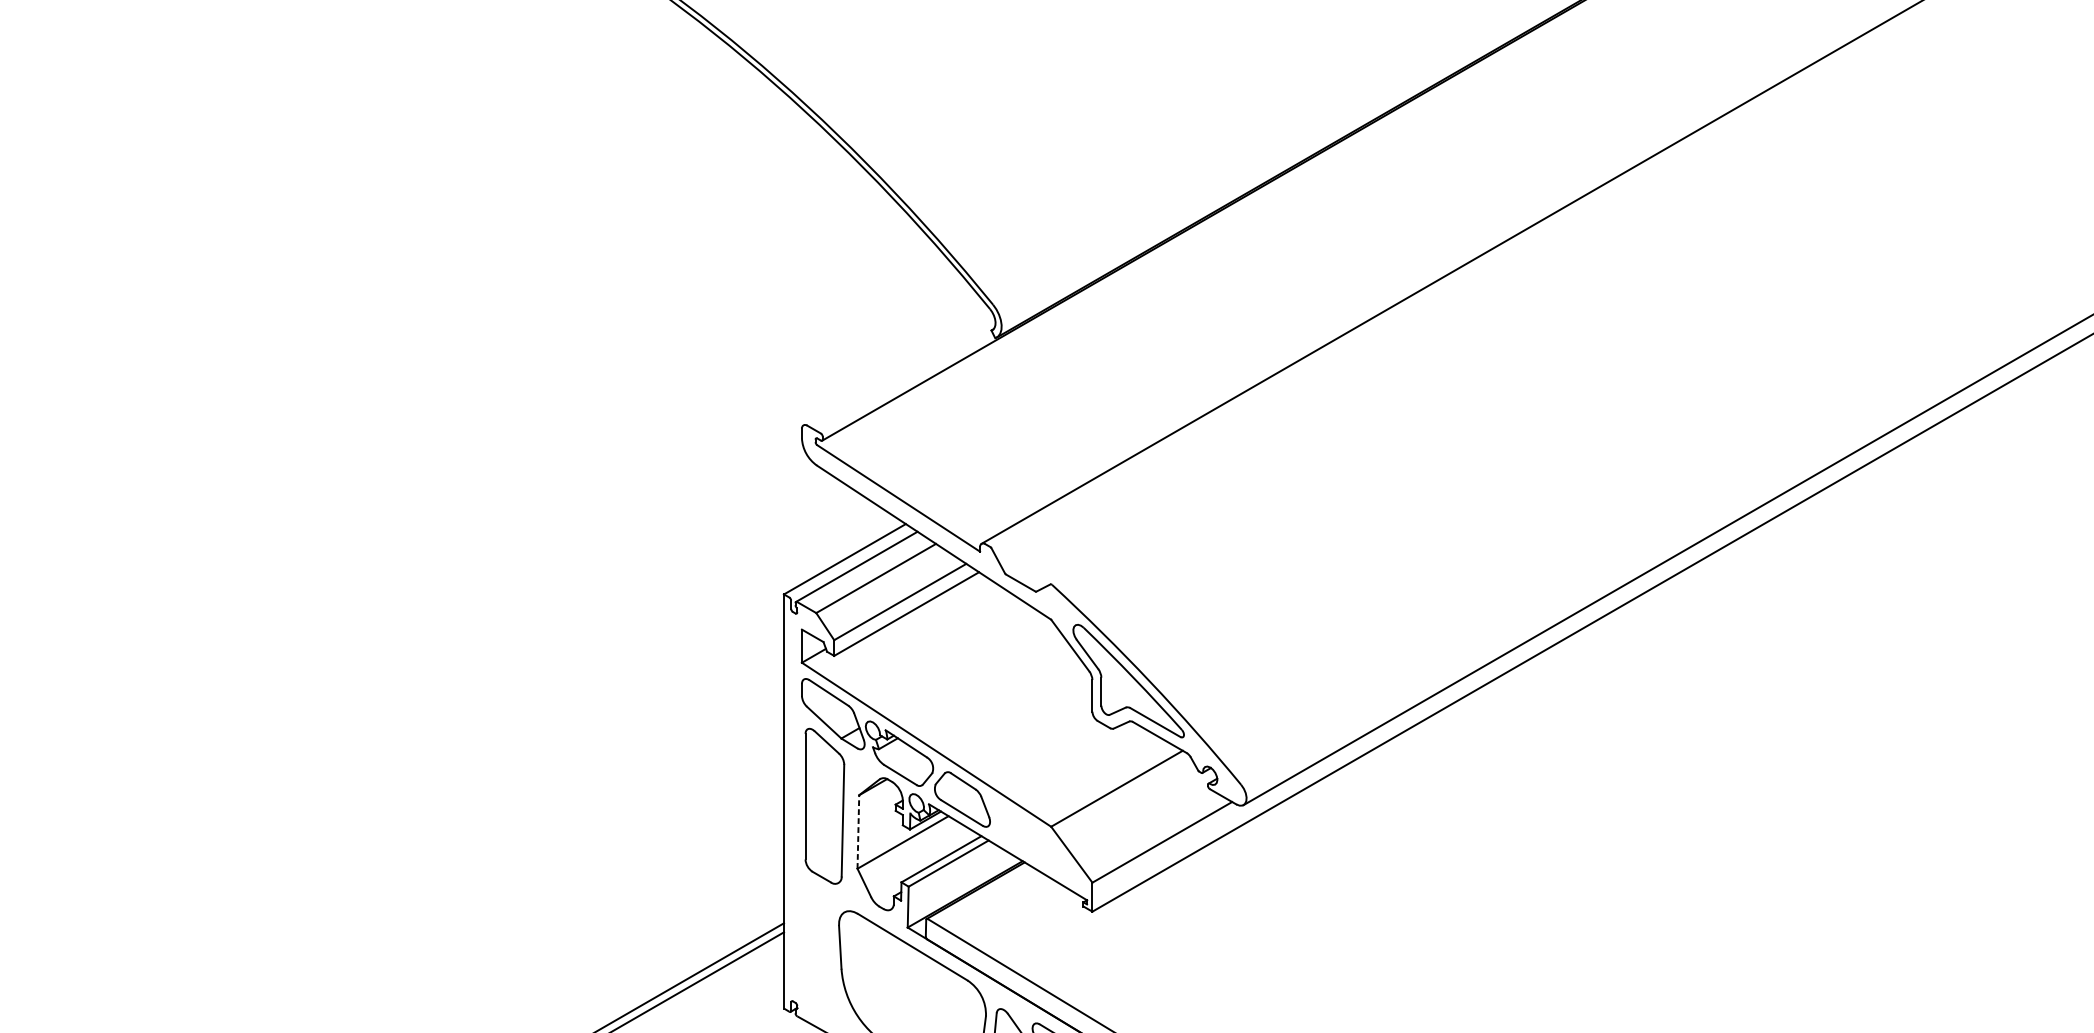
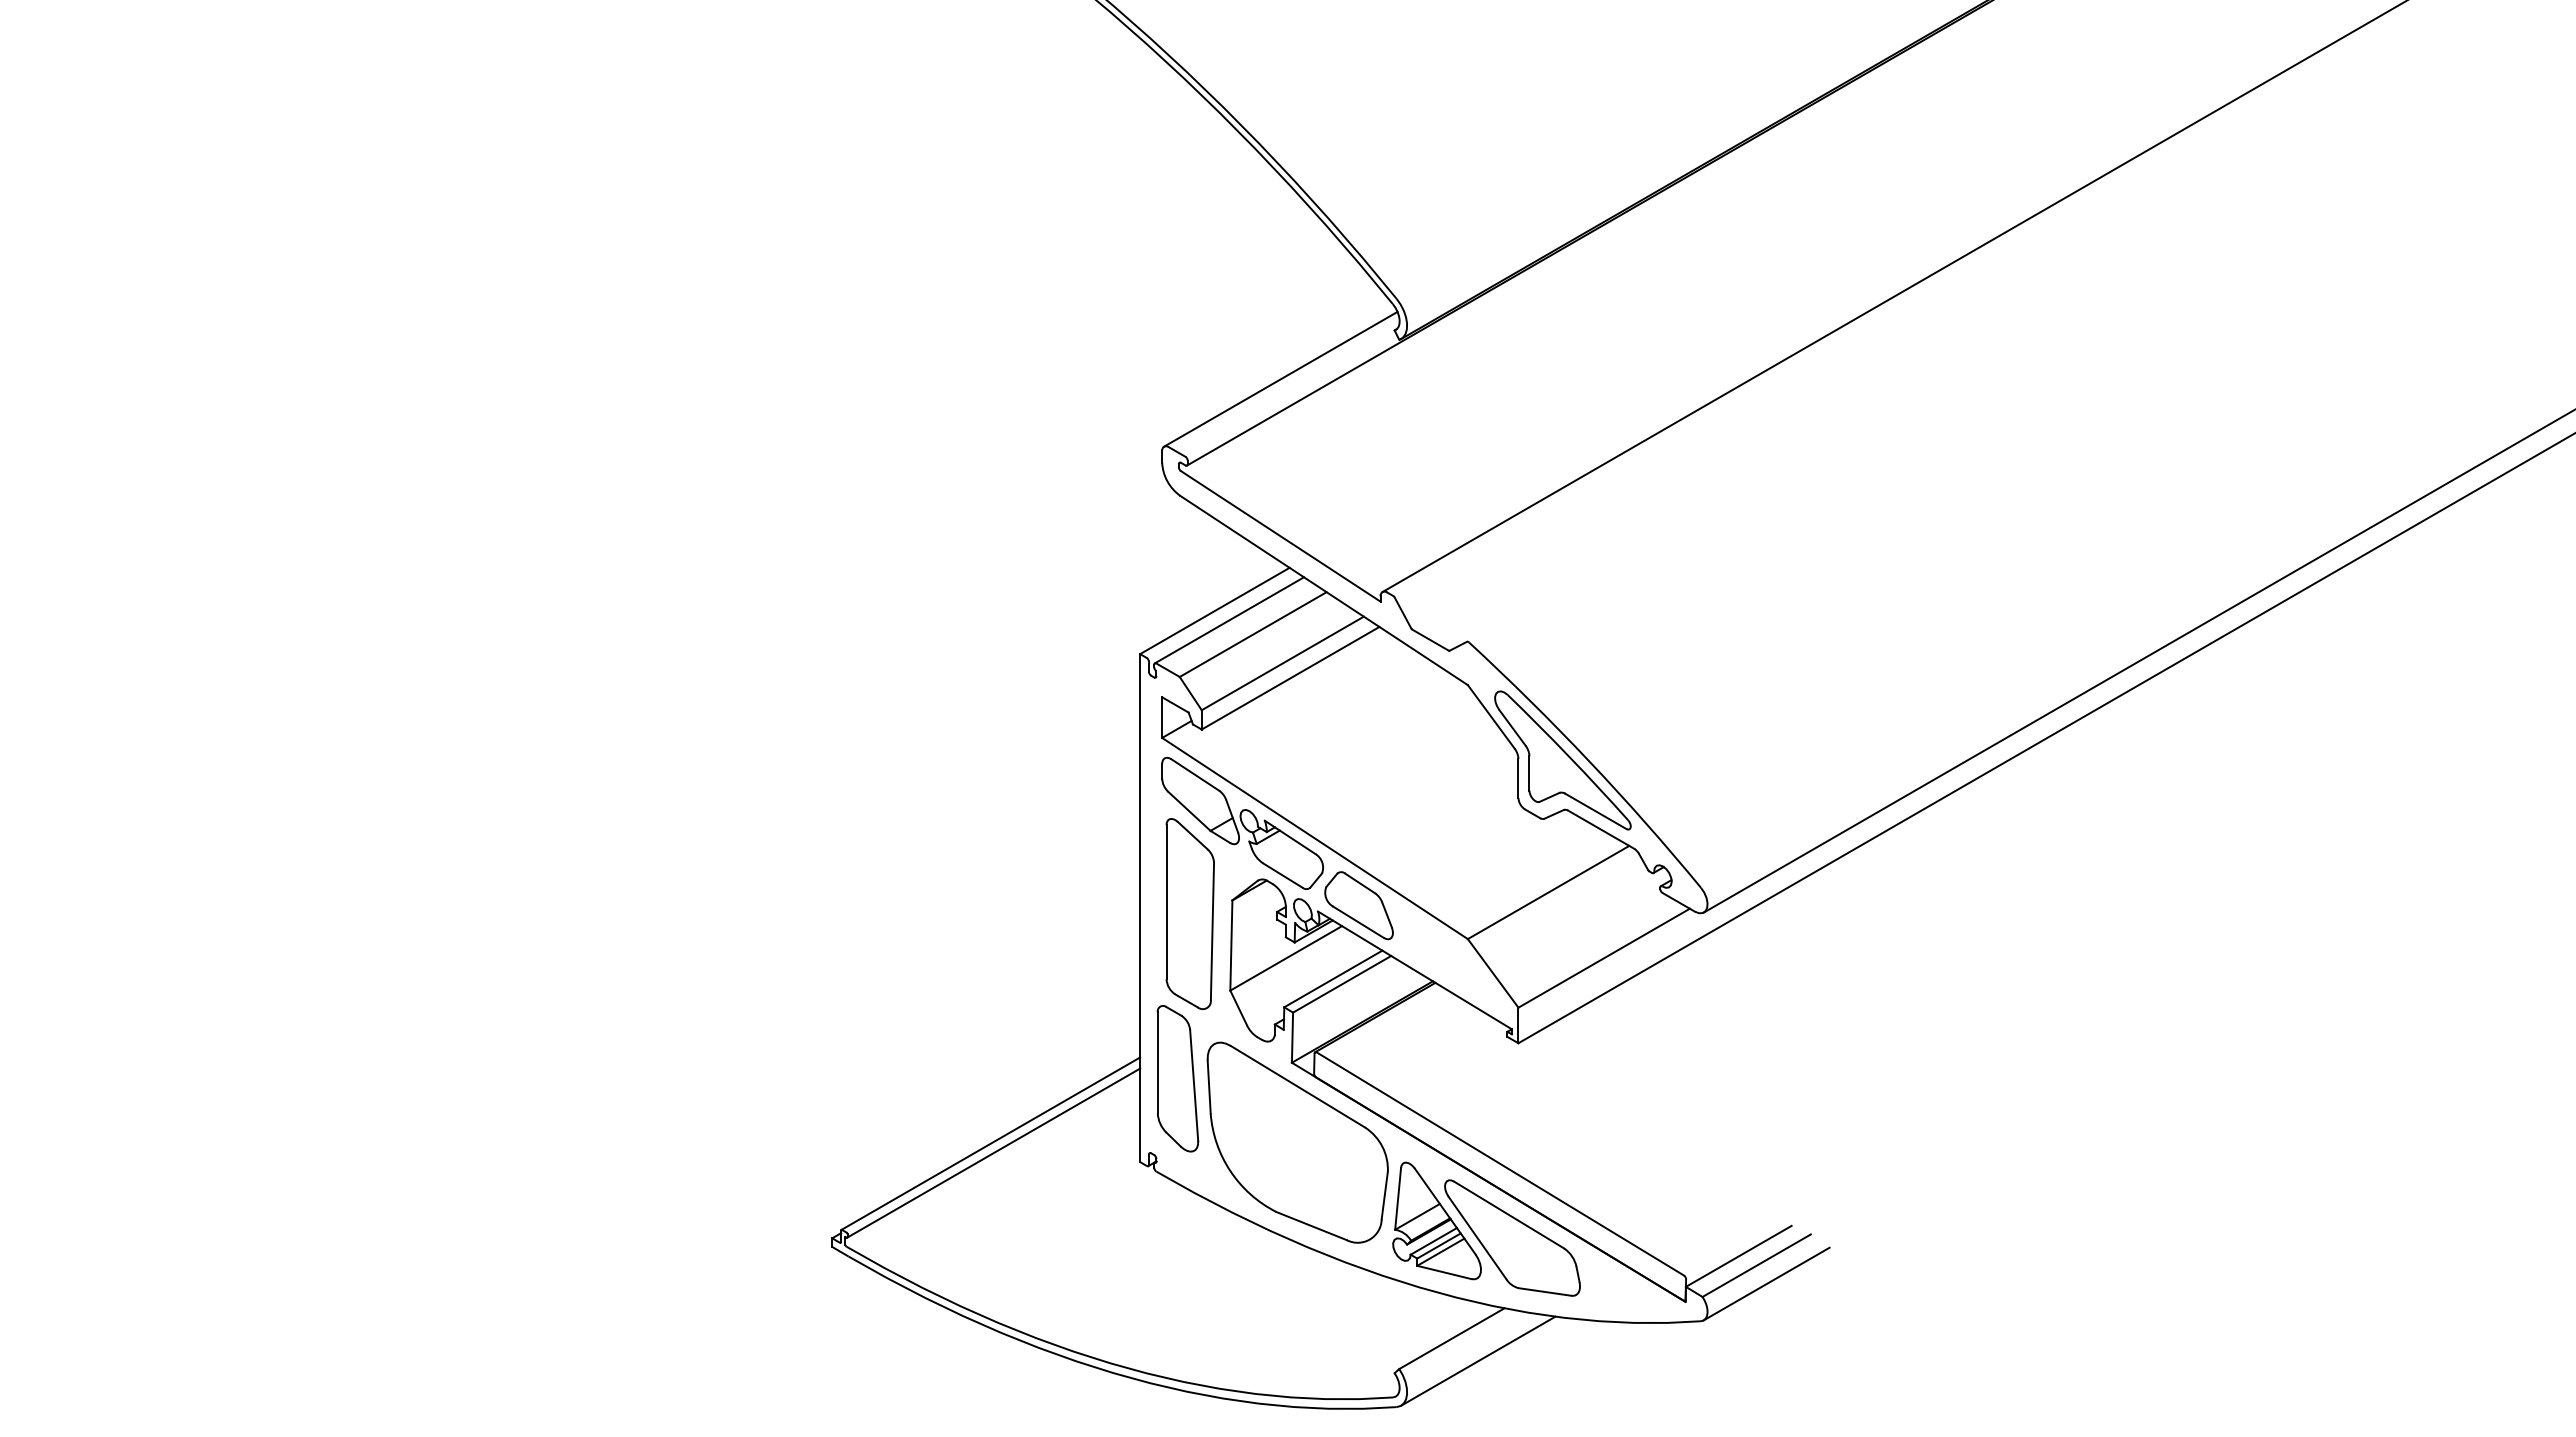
line: (898, 369) -> (1280, 378), added
line: (858, 831) -> (1231, 945), dashed -> solid
part: (814, 940) -> (1177, 1078), added

